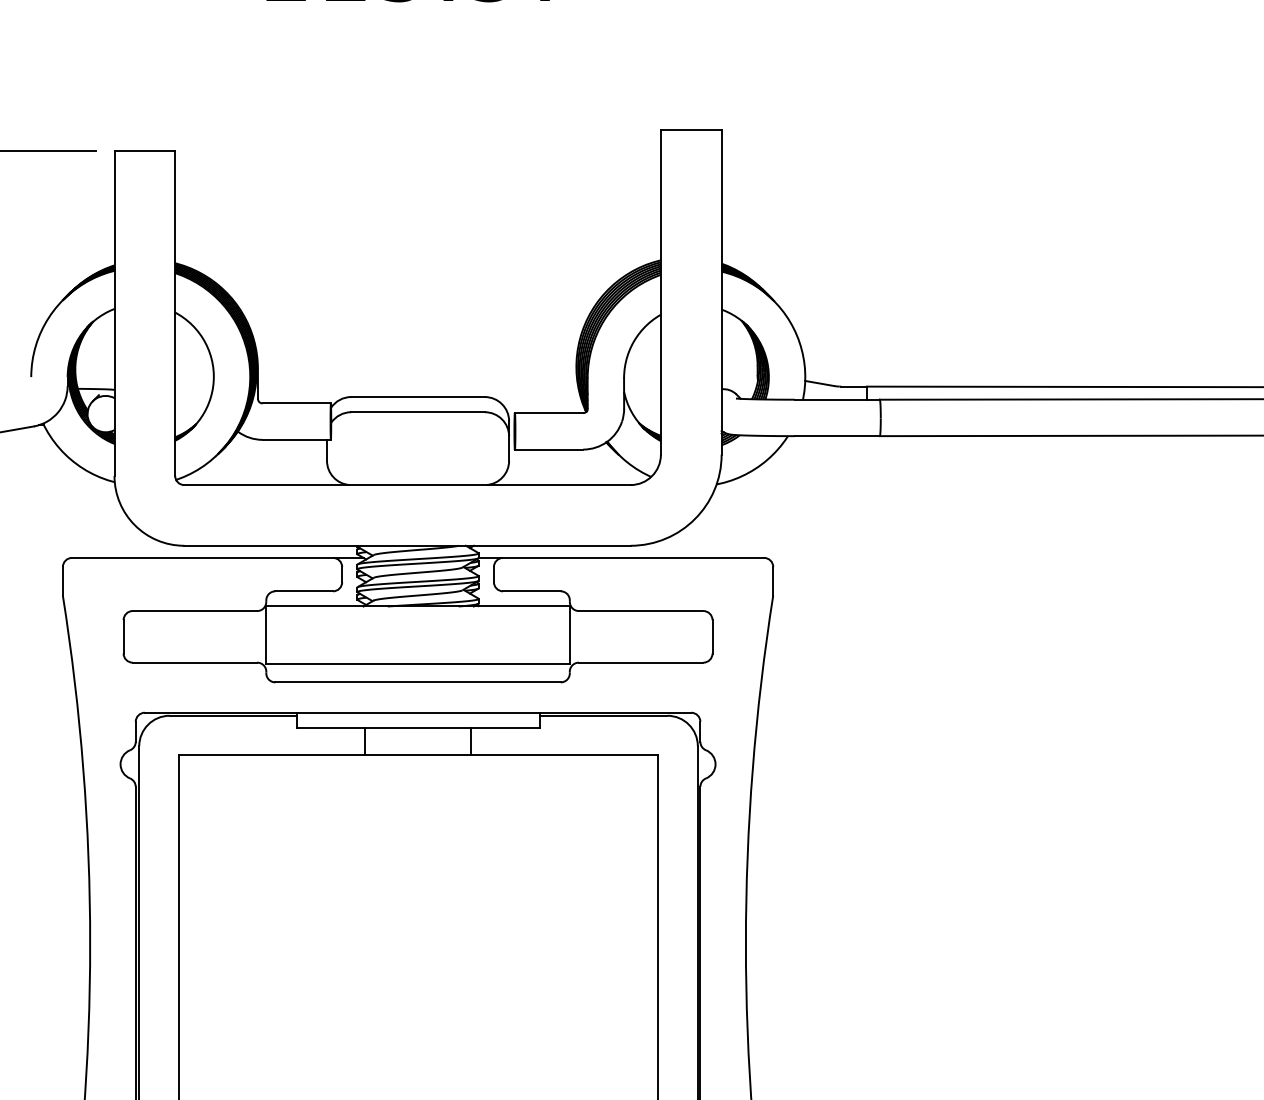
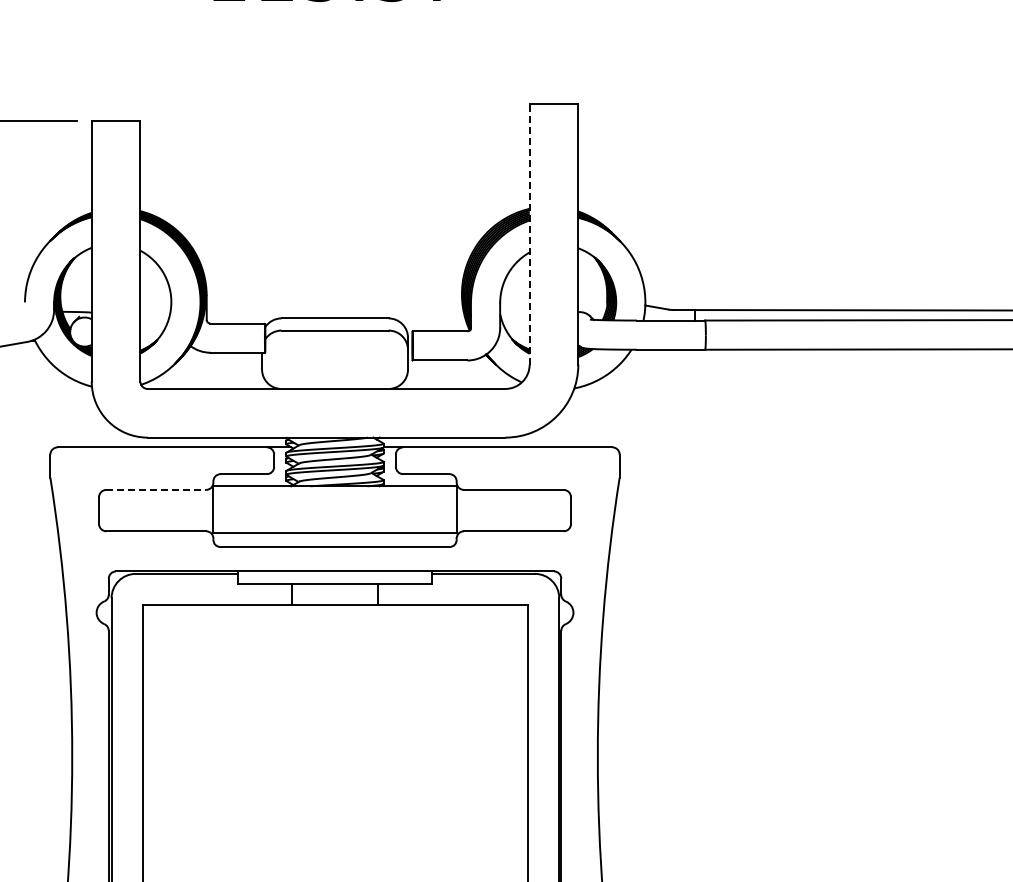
line: (660, 291) -> (529, 233), solid -> dashed
line: (195, 610) -> (156, 489), solid -> dashed

